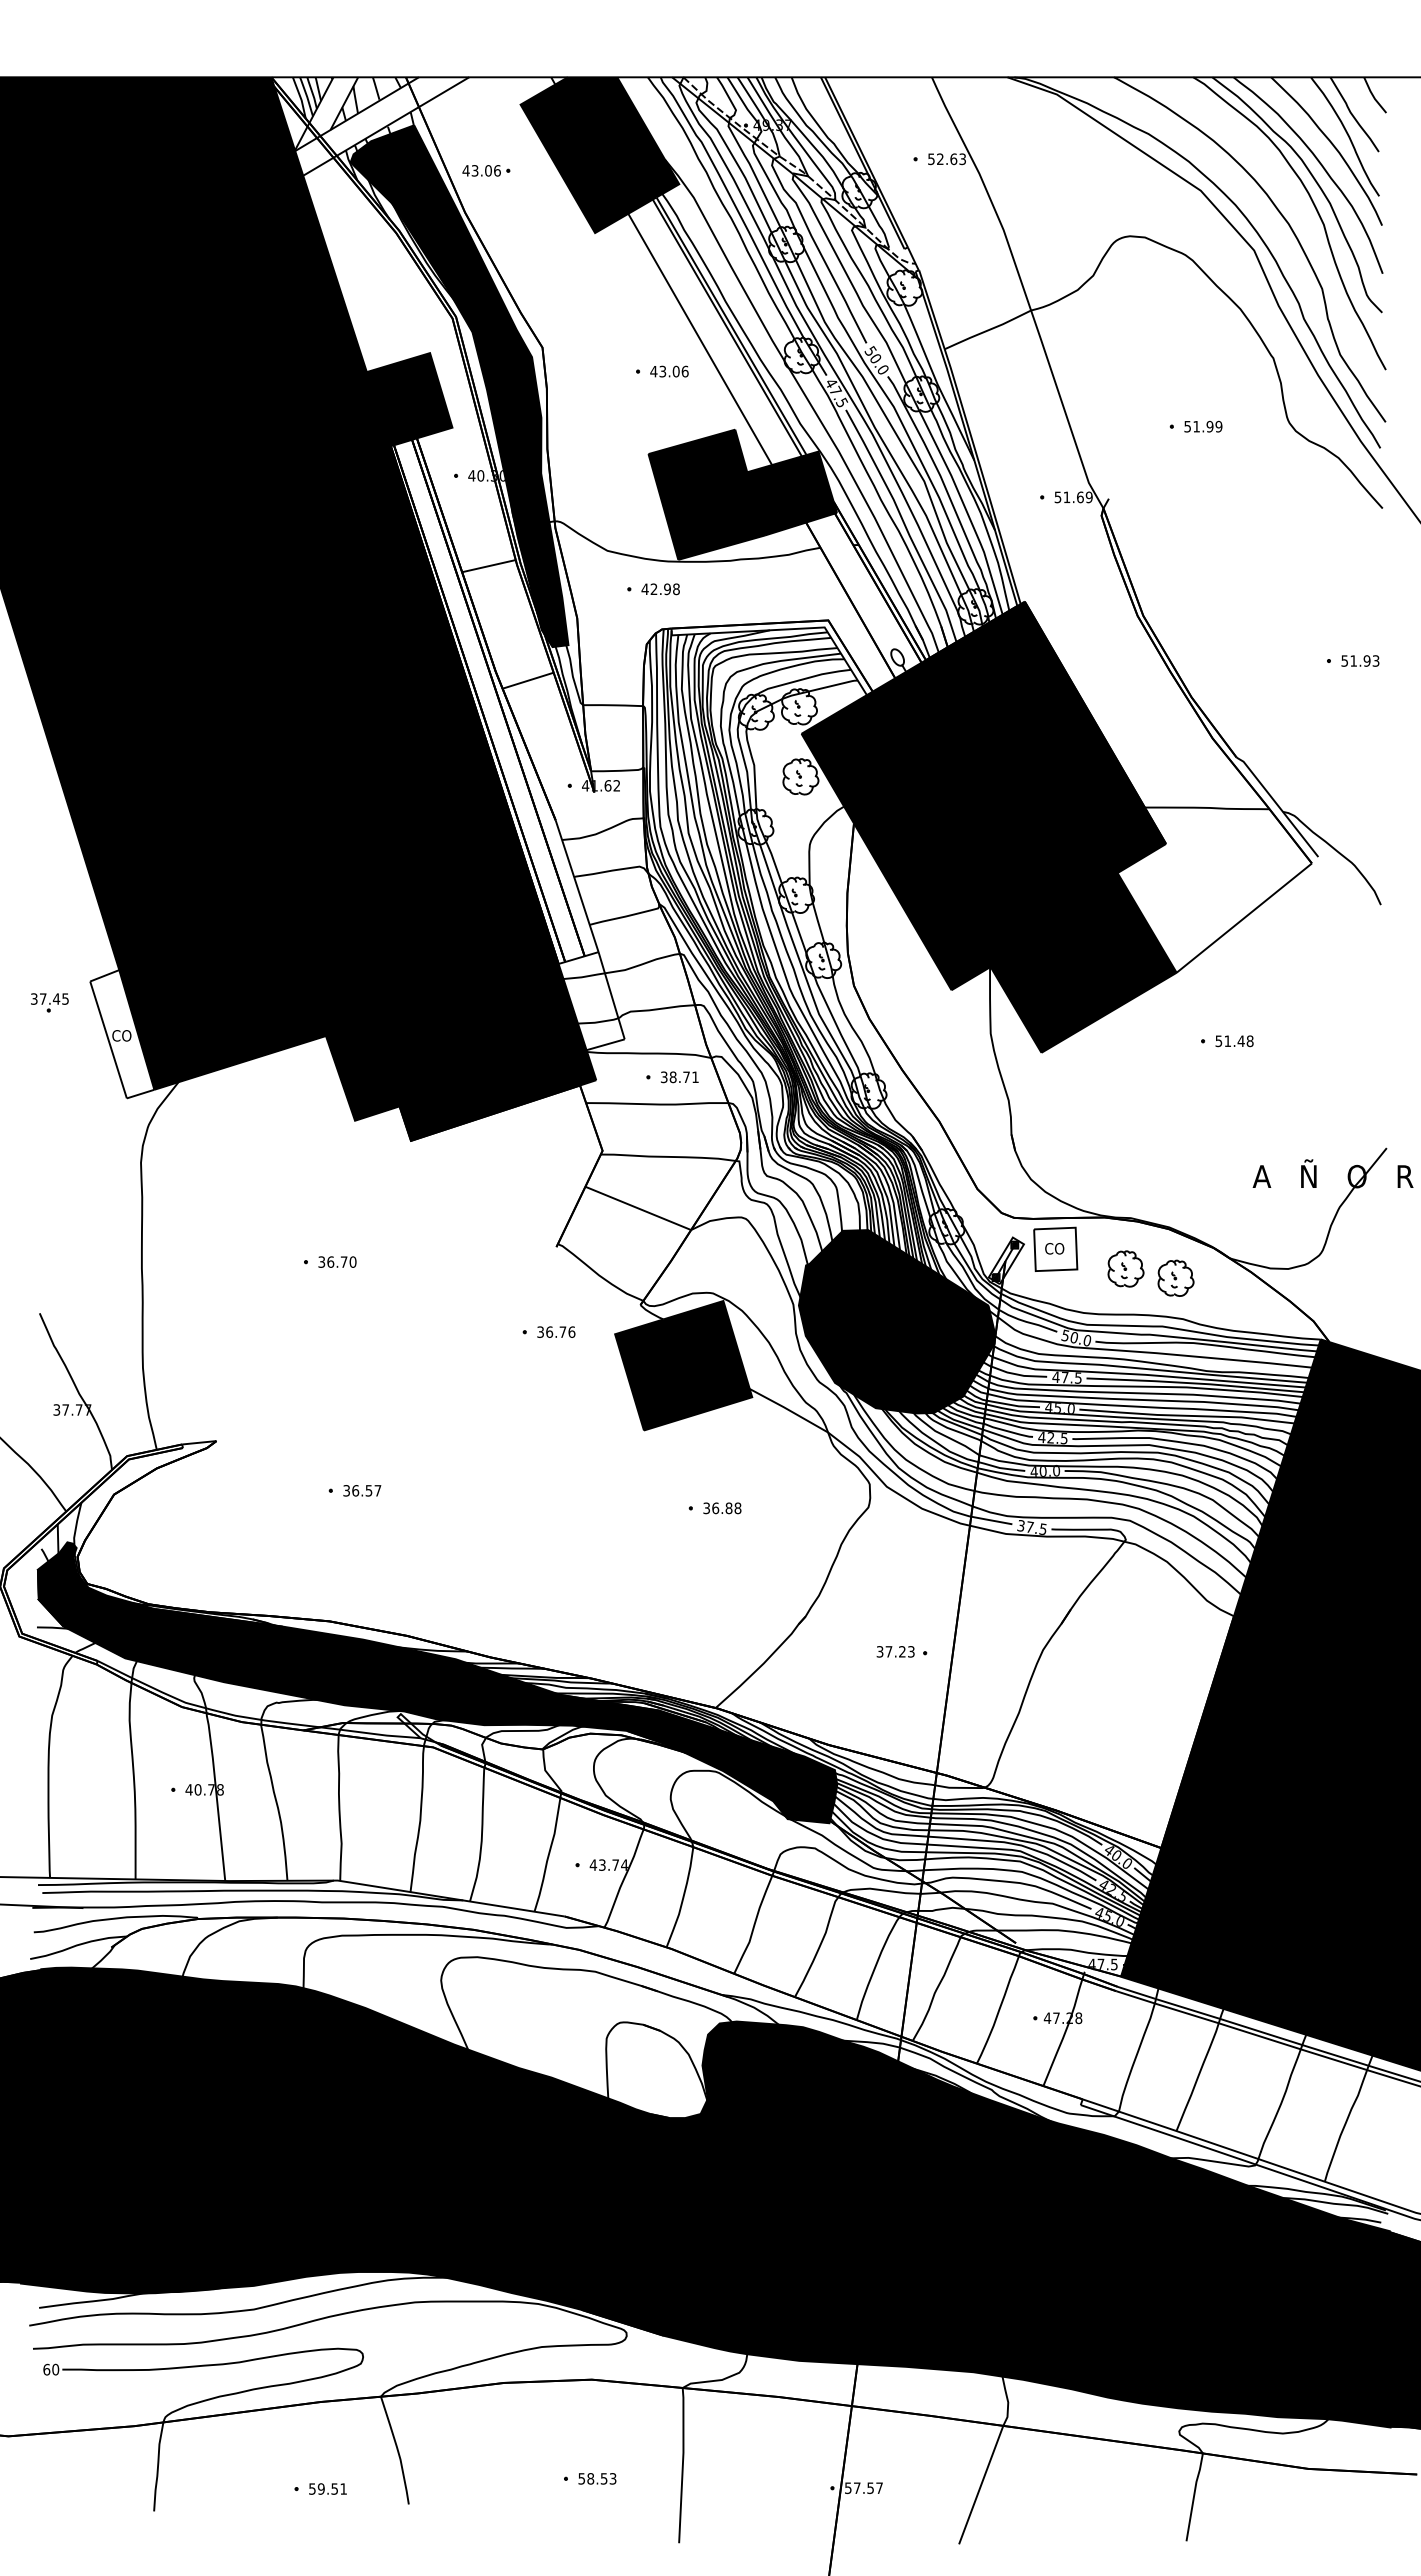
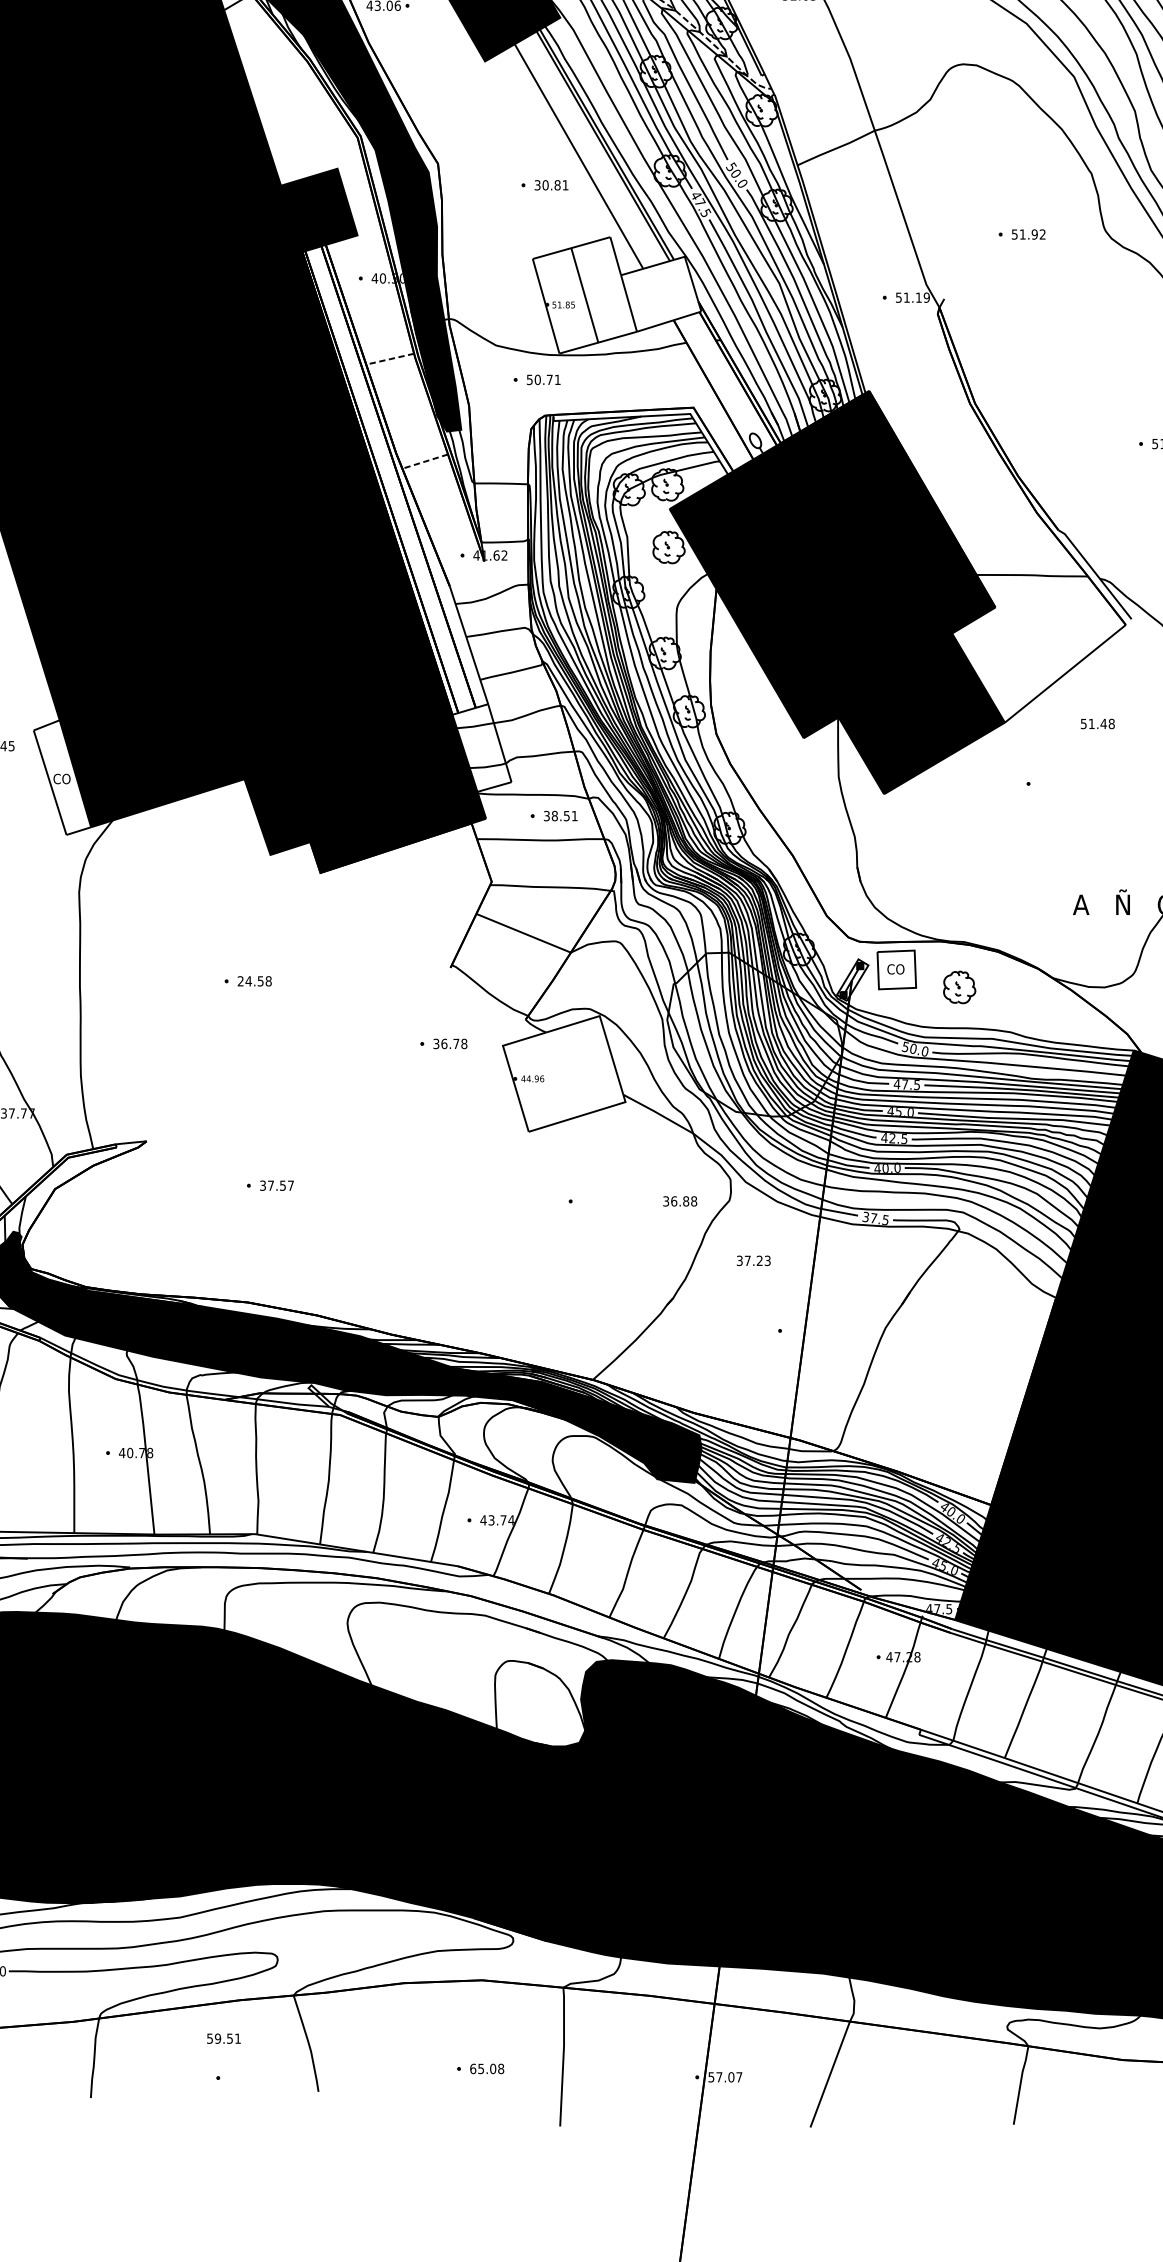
text: (669, 371) -> (551, 185), 43.06 -> 30.81
text: (1218, 426) -> (1042, 234), 51.99 -> 51.92
fill: (742, 494) -> (616, 295), removed
text: (1080, 497) -> (918, 297), 51.69 -> 51.19
line: (488, 566) -> (389, 359), solid -> dashed
text: (660, 589) -> (543, 380), 42.98 -> 50.71
line: (527, 680) -> (424, 461), solid -> dashed
text: (1234, 1041) -> (1097, 724), moved
text: (686, 1077) -> (566, 816), 38.71 -> 38.51
text: (337, 1261) -> (254, 980), 36.70 -> 24.58
part: (1175, 1277) -> (1003, 995), removed
fill: (896, 1321) -> (754, 1034), removed
text: (571, 1331) -> (463, 1043), 36.76 -> 36.78
fill: (683, 1365) -> (564, 1073), removed
text: (355, 1490) -> (270, 1185), 36.57 -> 37.57
text: (722, 1508) -> (680, 1201), moved
text: (895, 1651) -> (753, 1260), moved
text: (597, 2478) -> (487, 2068), 58.53 -> 65.08
text: (327, 2488) -> (223, 2038), moved
text: (870, 2488) -> (731, 2077), 57.57 -> 57.07

